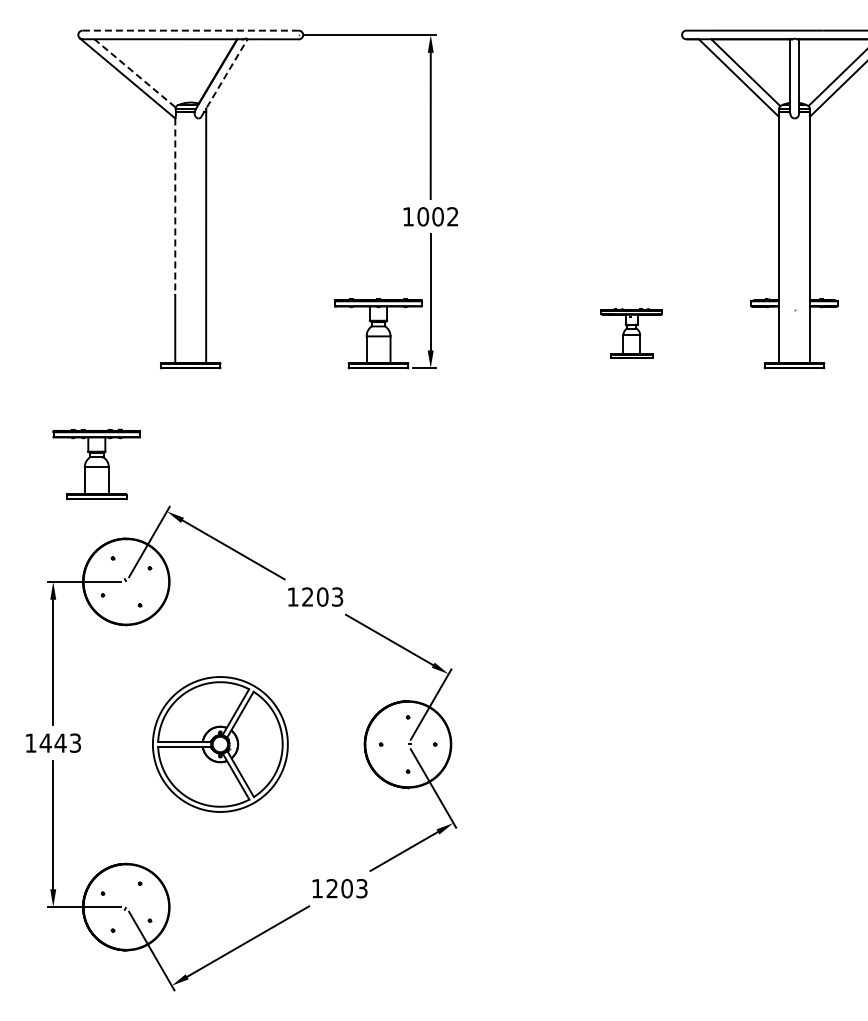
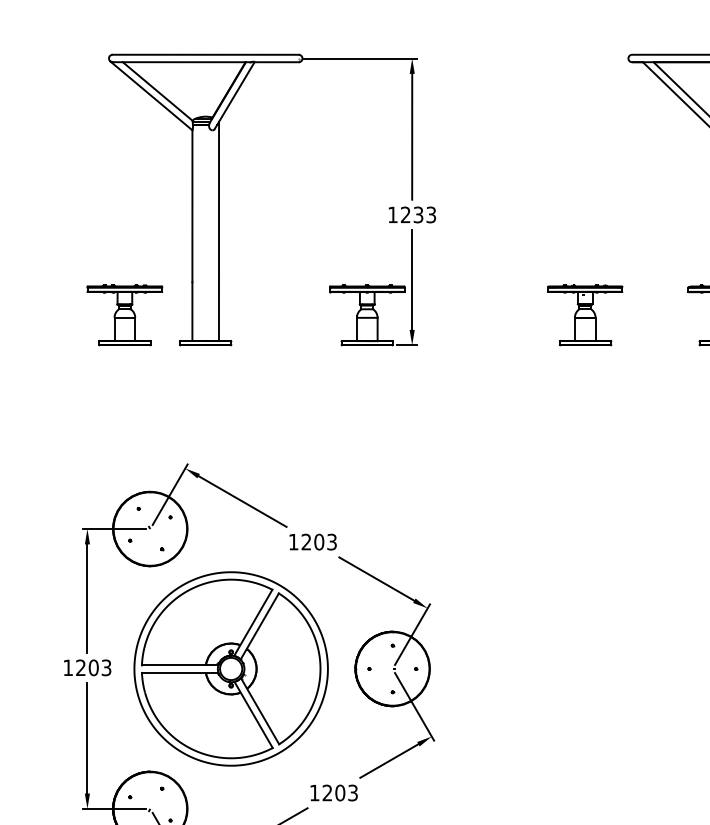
line: (190, 30) -> (205, 54), dashed -> solid
line: (134, 73) -> (157, 91), dashed -> solid
line: (224, 77) -> (234, 95), dashed -> solid
line: (175, 207) -> (192, 206), dashed -> solid
text: (437, 216) -> (418, 214), 1002 -> 1233
part: (631, 333) -> (584, 315), size x1.43
part: (96, 464) -> (124, 315), moved
text: (52, 742) -> (86, 667), 1443 -> 1203
part: (220, 744) -> (231, 668), size x1.67

